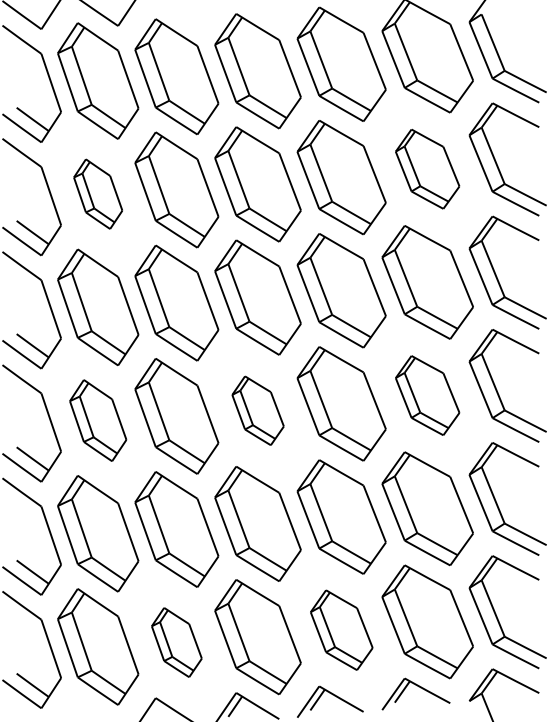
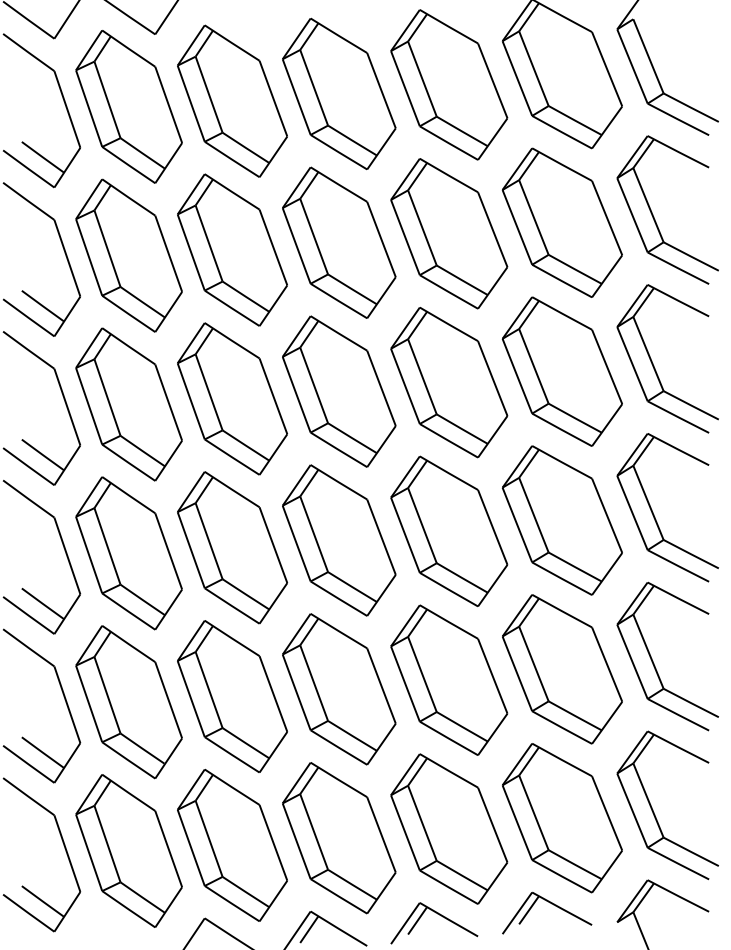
part: (427, 168) -> (561, 222), size x1.43
part: (97, 194) -> (128, 255), size x1.67
part: (427, 395) -> (561, 520), size x1.43
part: (258, 410) -> (339, 540), size x1.67
part: (97, 420) -> (128, 553), size x1.43
part: (341, 629) -> (449, 828), size x1.43
part: (176, 641) -> (232, 844), size x1.67

